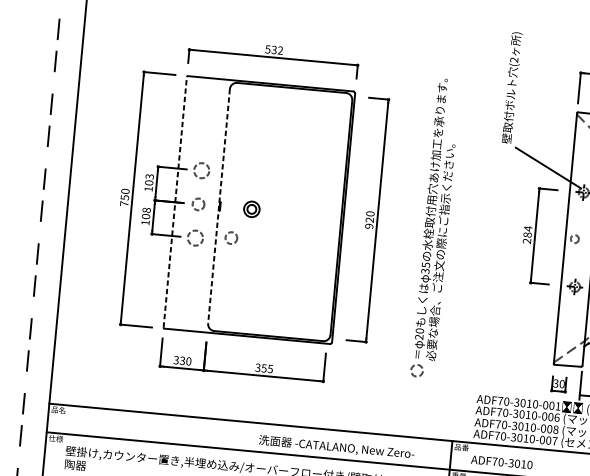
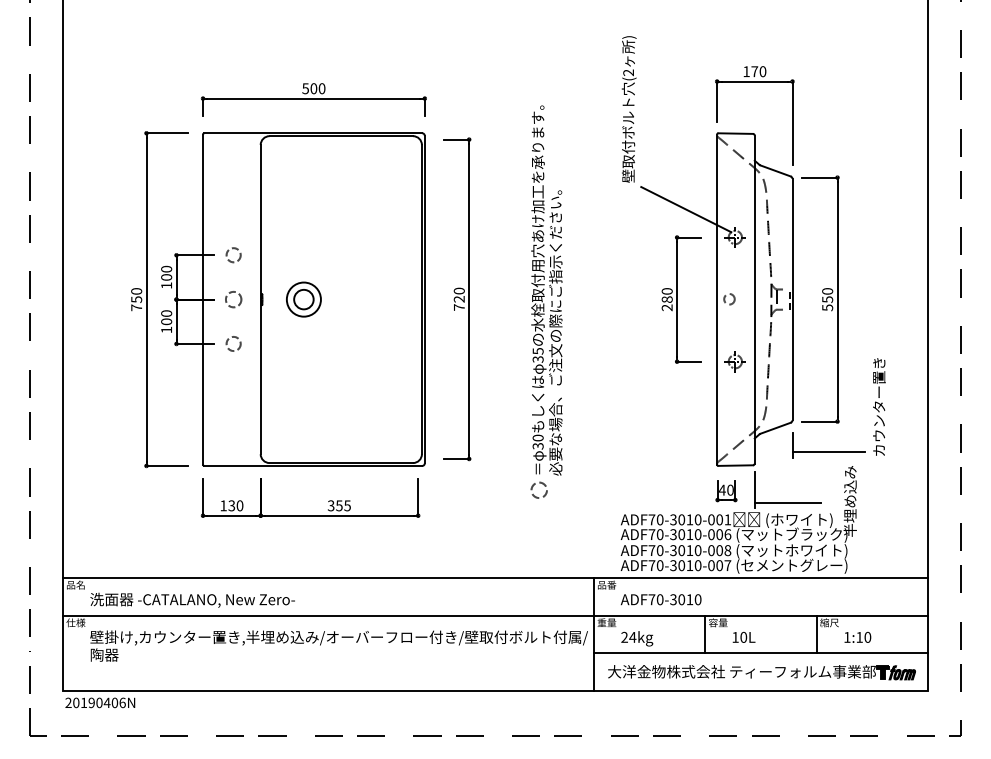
text: (277, 50) -> (317, 88), 532 -> 500
circle: (201, 170) -> (233, 255), size x0.71
text: (149, 176) -> (166, 268), 103 -> 100
line: (175, 202) -> (203, 299), dashed -> solid
line: (218, 206) -> (260, 299), dashed -> solid
part: (251, 209) -> (303, 299), size x1.67
text: (146, 210) -> (166, 313), 108 -> 100
text: (368, 226) -> (458, 307), 920 -> 720
text: (527, 228) -> (666, 291), 284 -> 280
circle: (195, 237) -> (233, 343), size x0.71
circle: (231, 238) -> (280, 339), removed
text: (419, 337) -> (538, 446), 20 -> 30
text: (176, 360) -> (223, 505), 330 -> 130
text: (556, 383) -> (722, 489), 30 -> 40
text: (336, 446) -> (192, 599), moved

